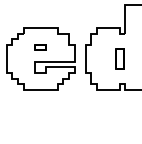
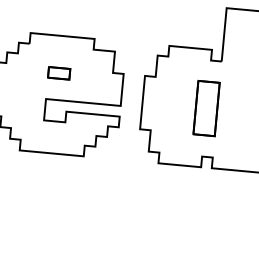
part: (119, 58) -> (206, 107), size x1.43

